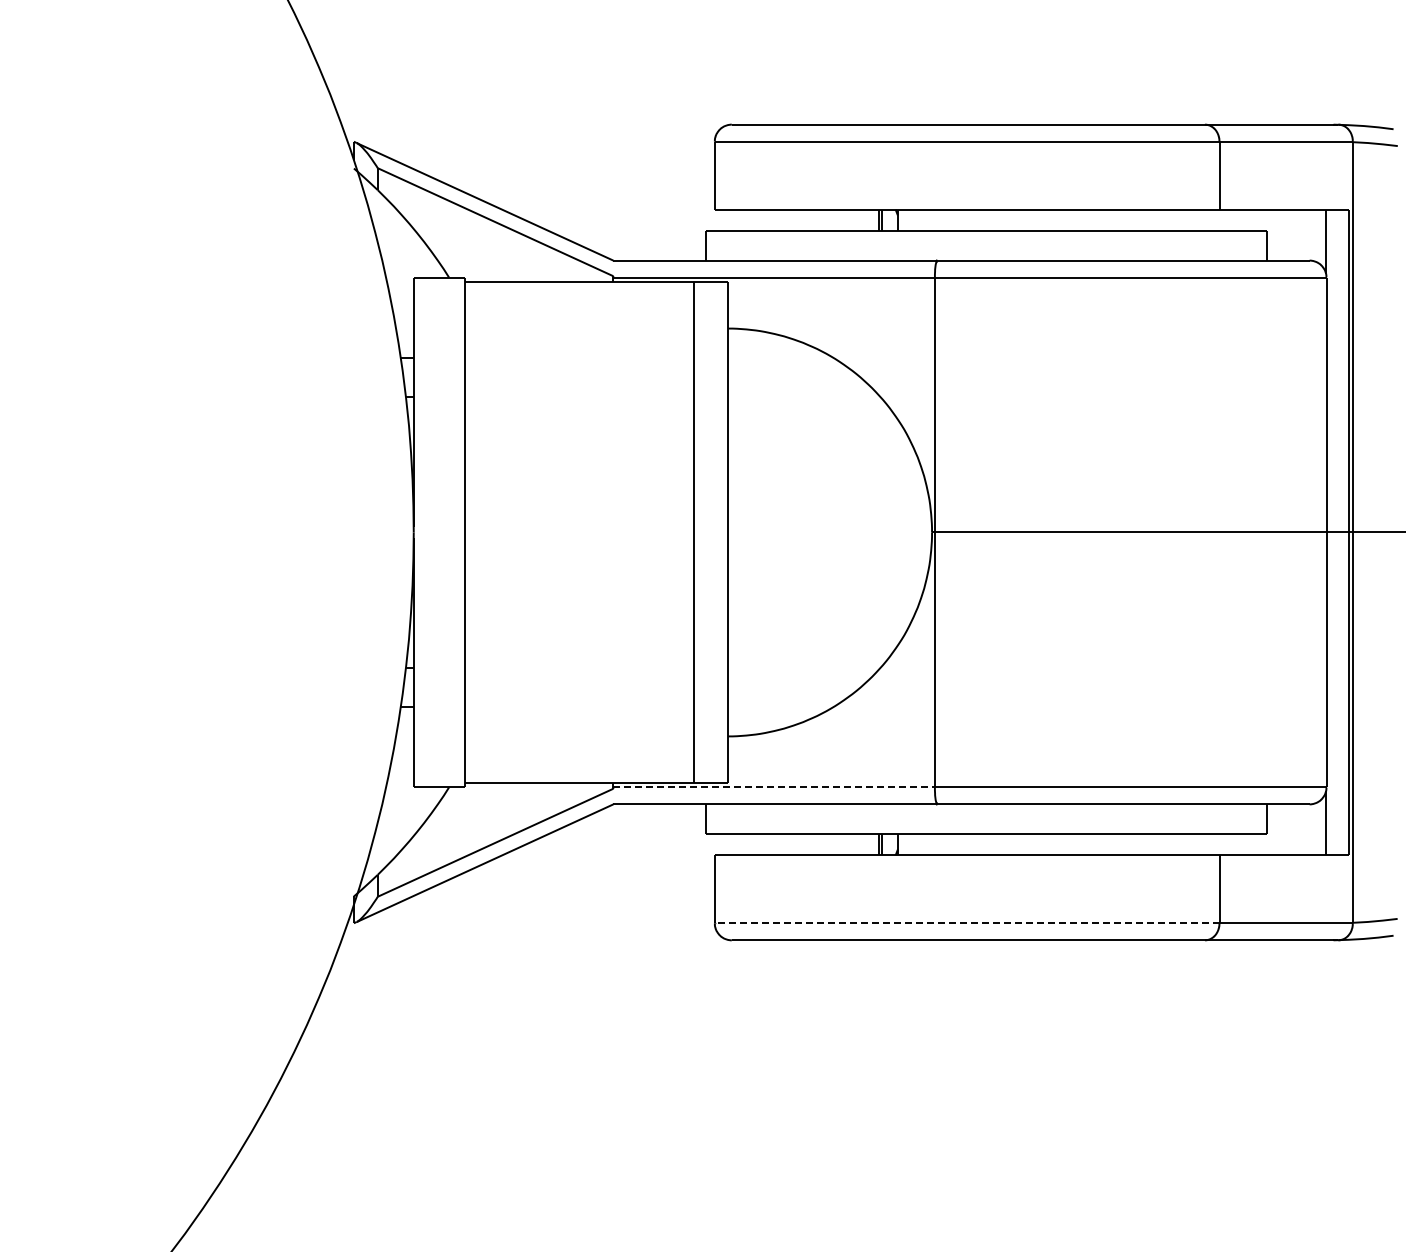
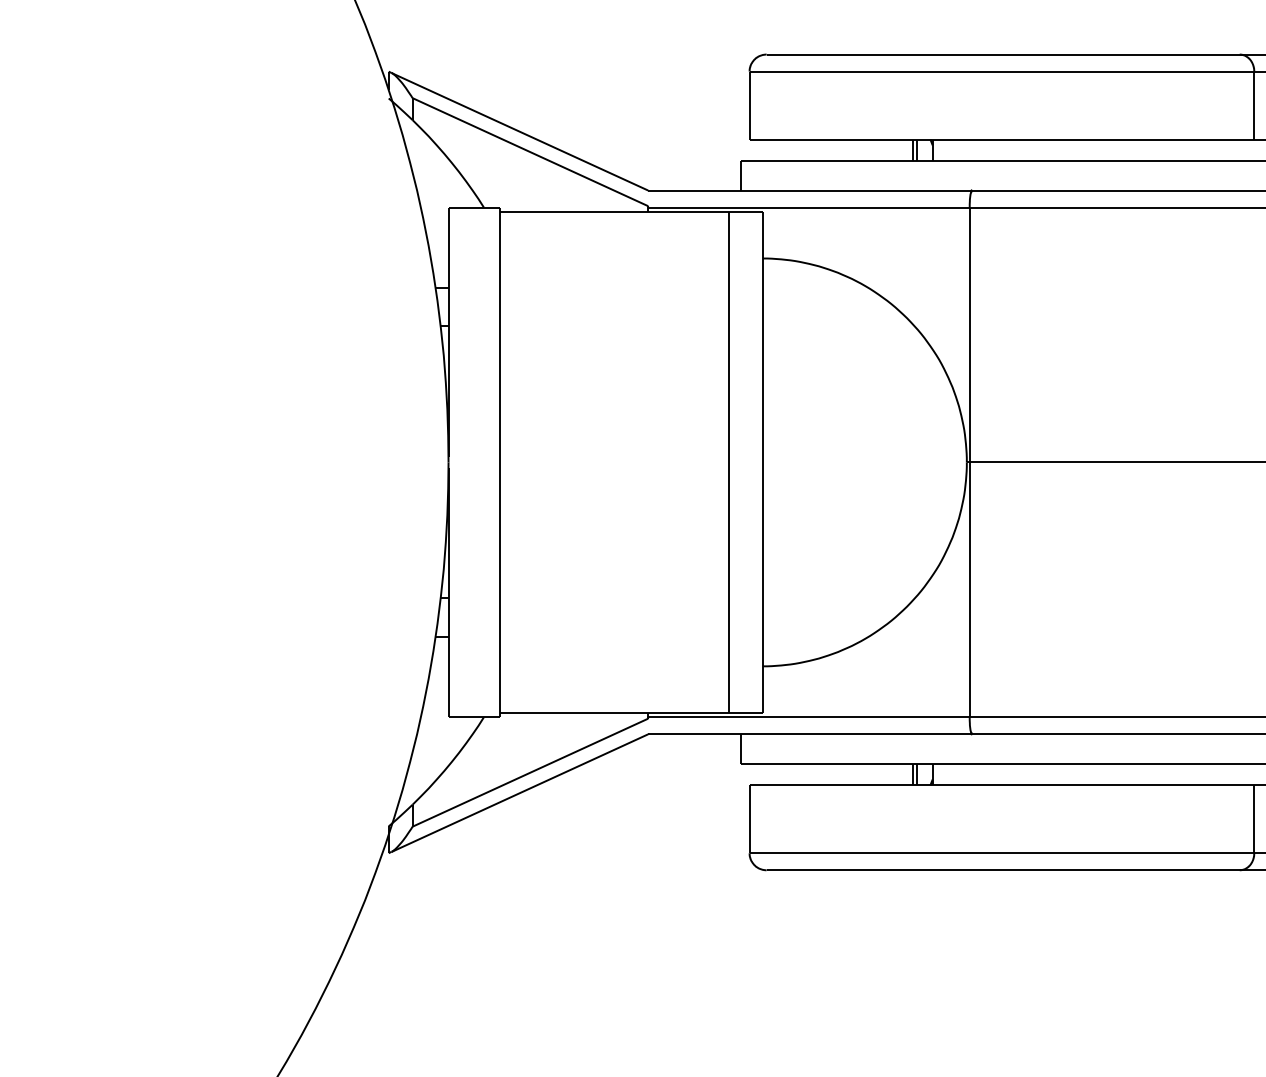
line: (774, 787) -> (809, 717), dashed -> solid
line: (966, 923) -> (1001, 853), dashed -> solid

